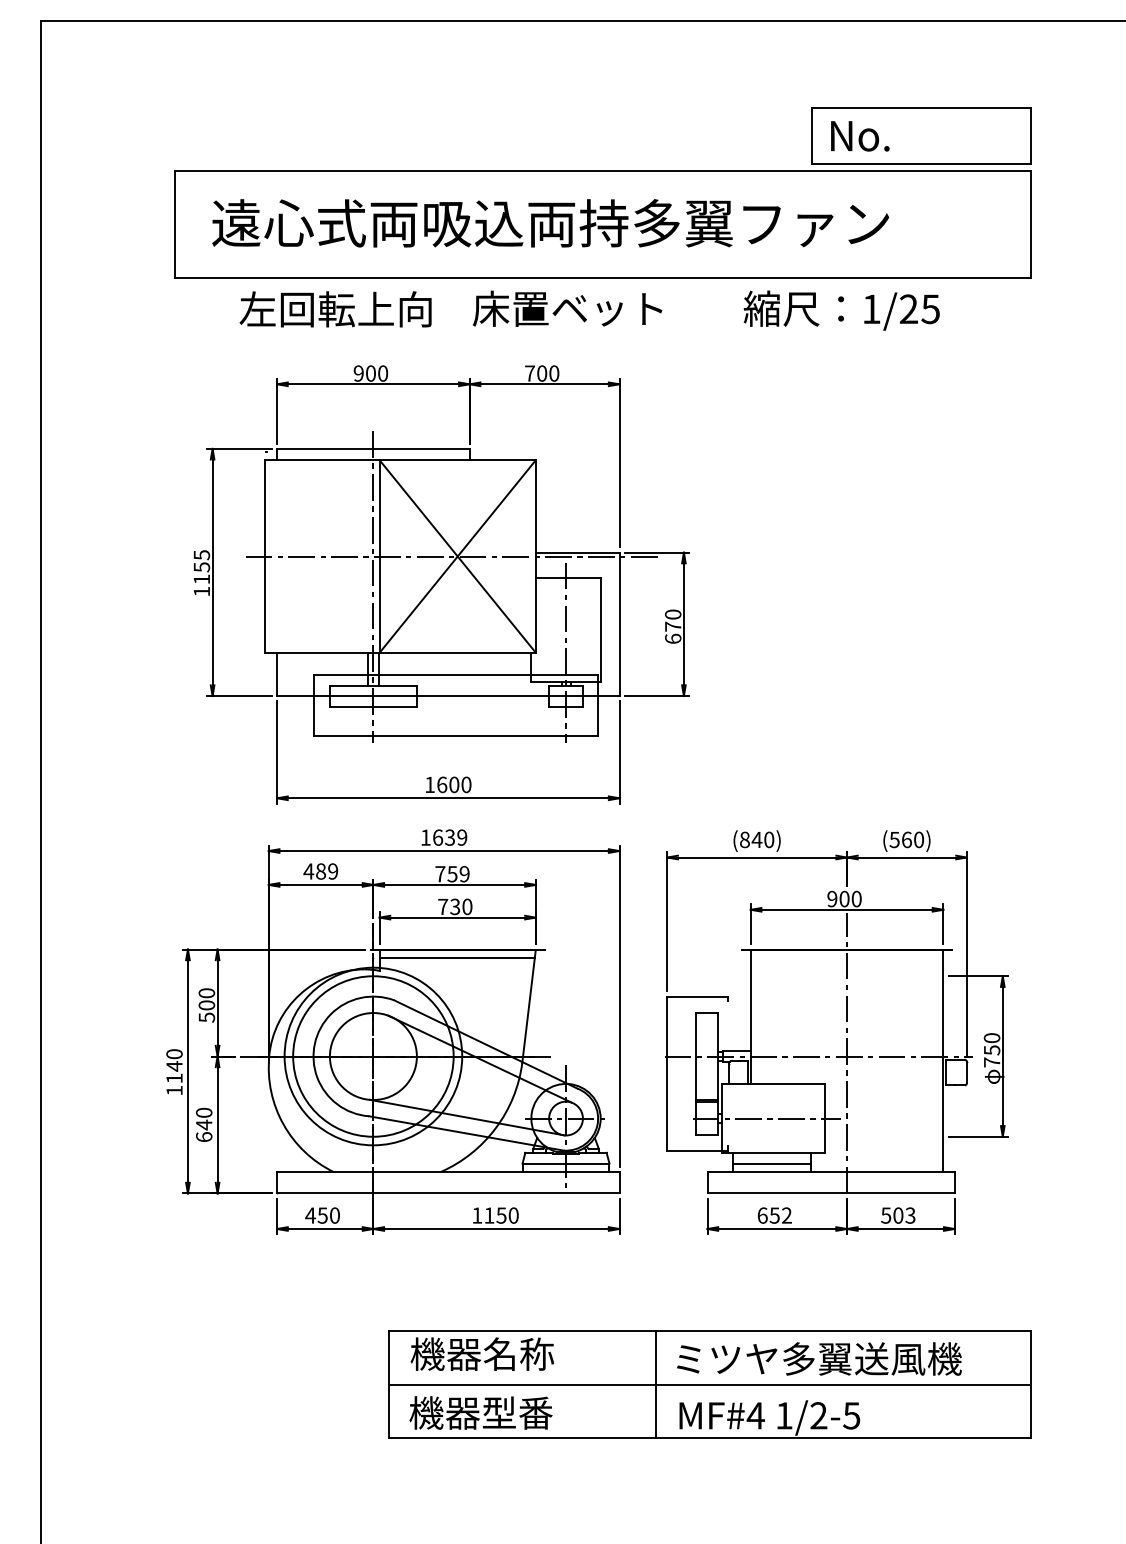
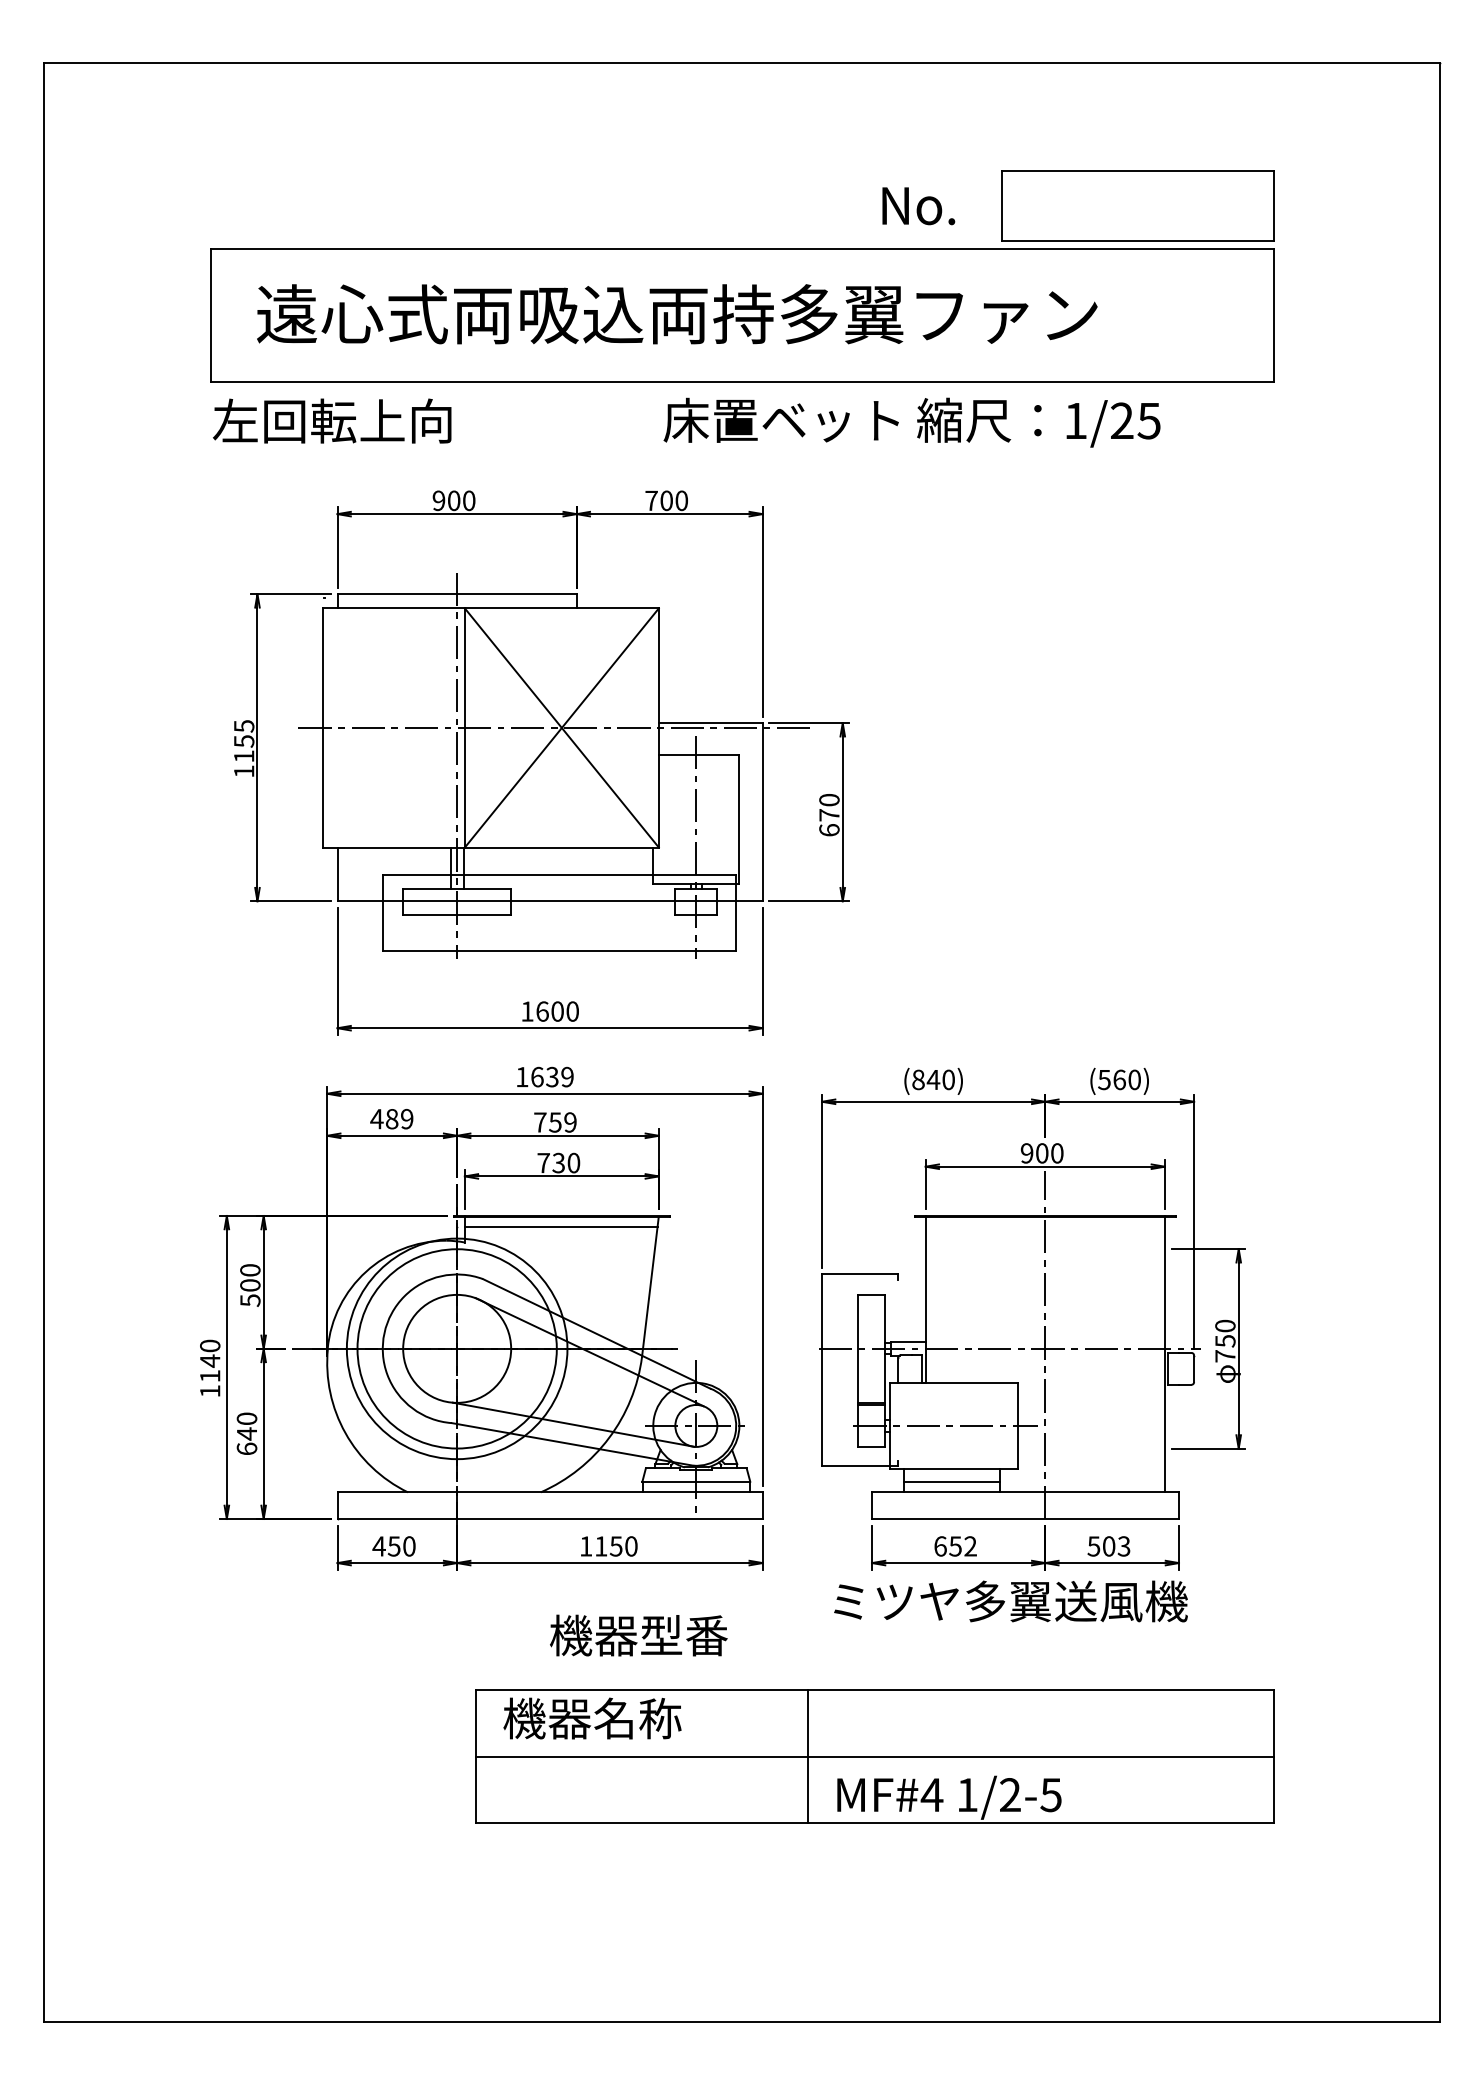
text: (860, 136) -> (918, 206), moved
text: (335, 308) -> (332, 420), moved
text: (566, 308) -> (780, 419), moved
text: (819, 1358) -> (1010, 1601), moved
text: (480, 1412) -> (638, 1635), moved

